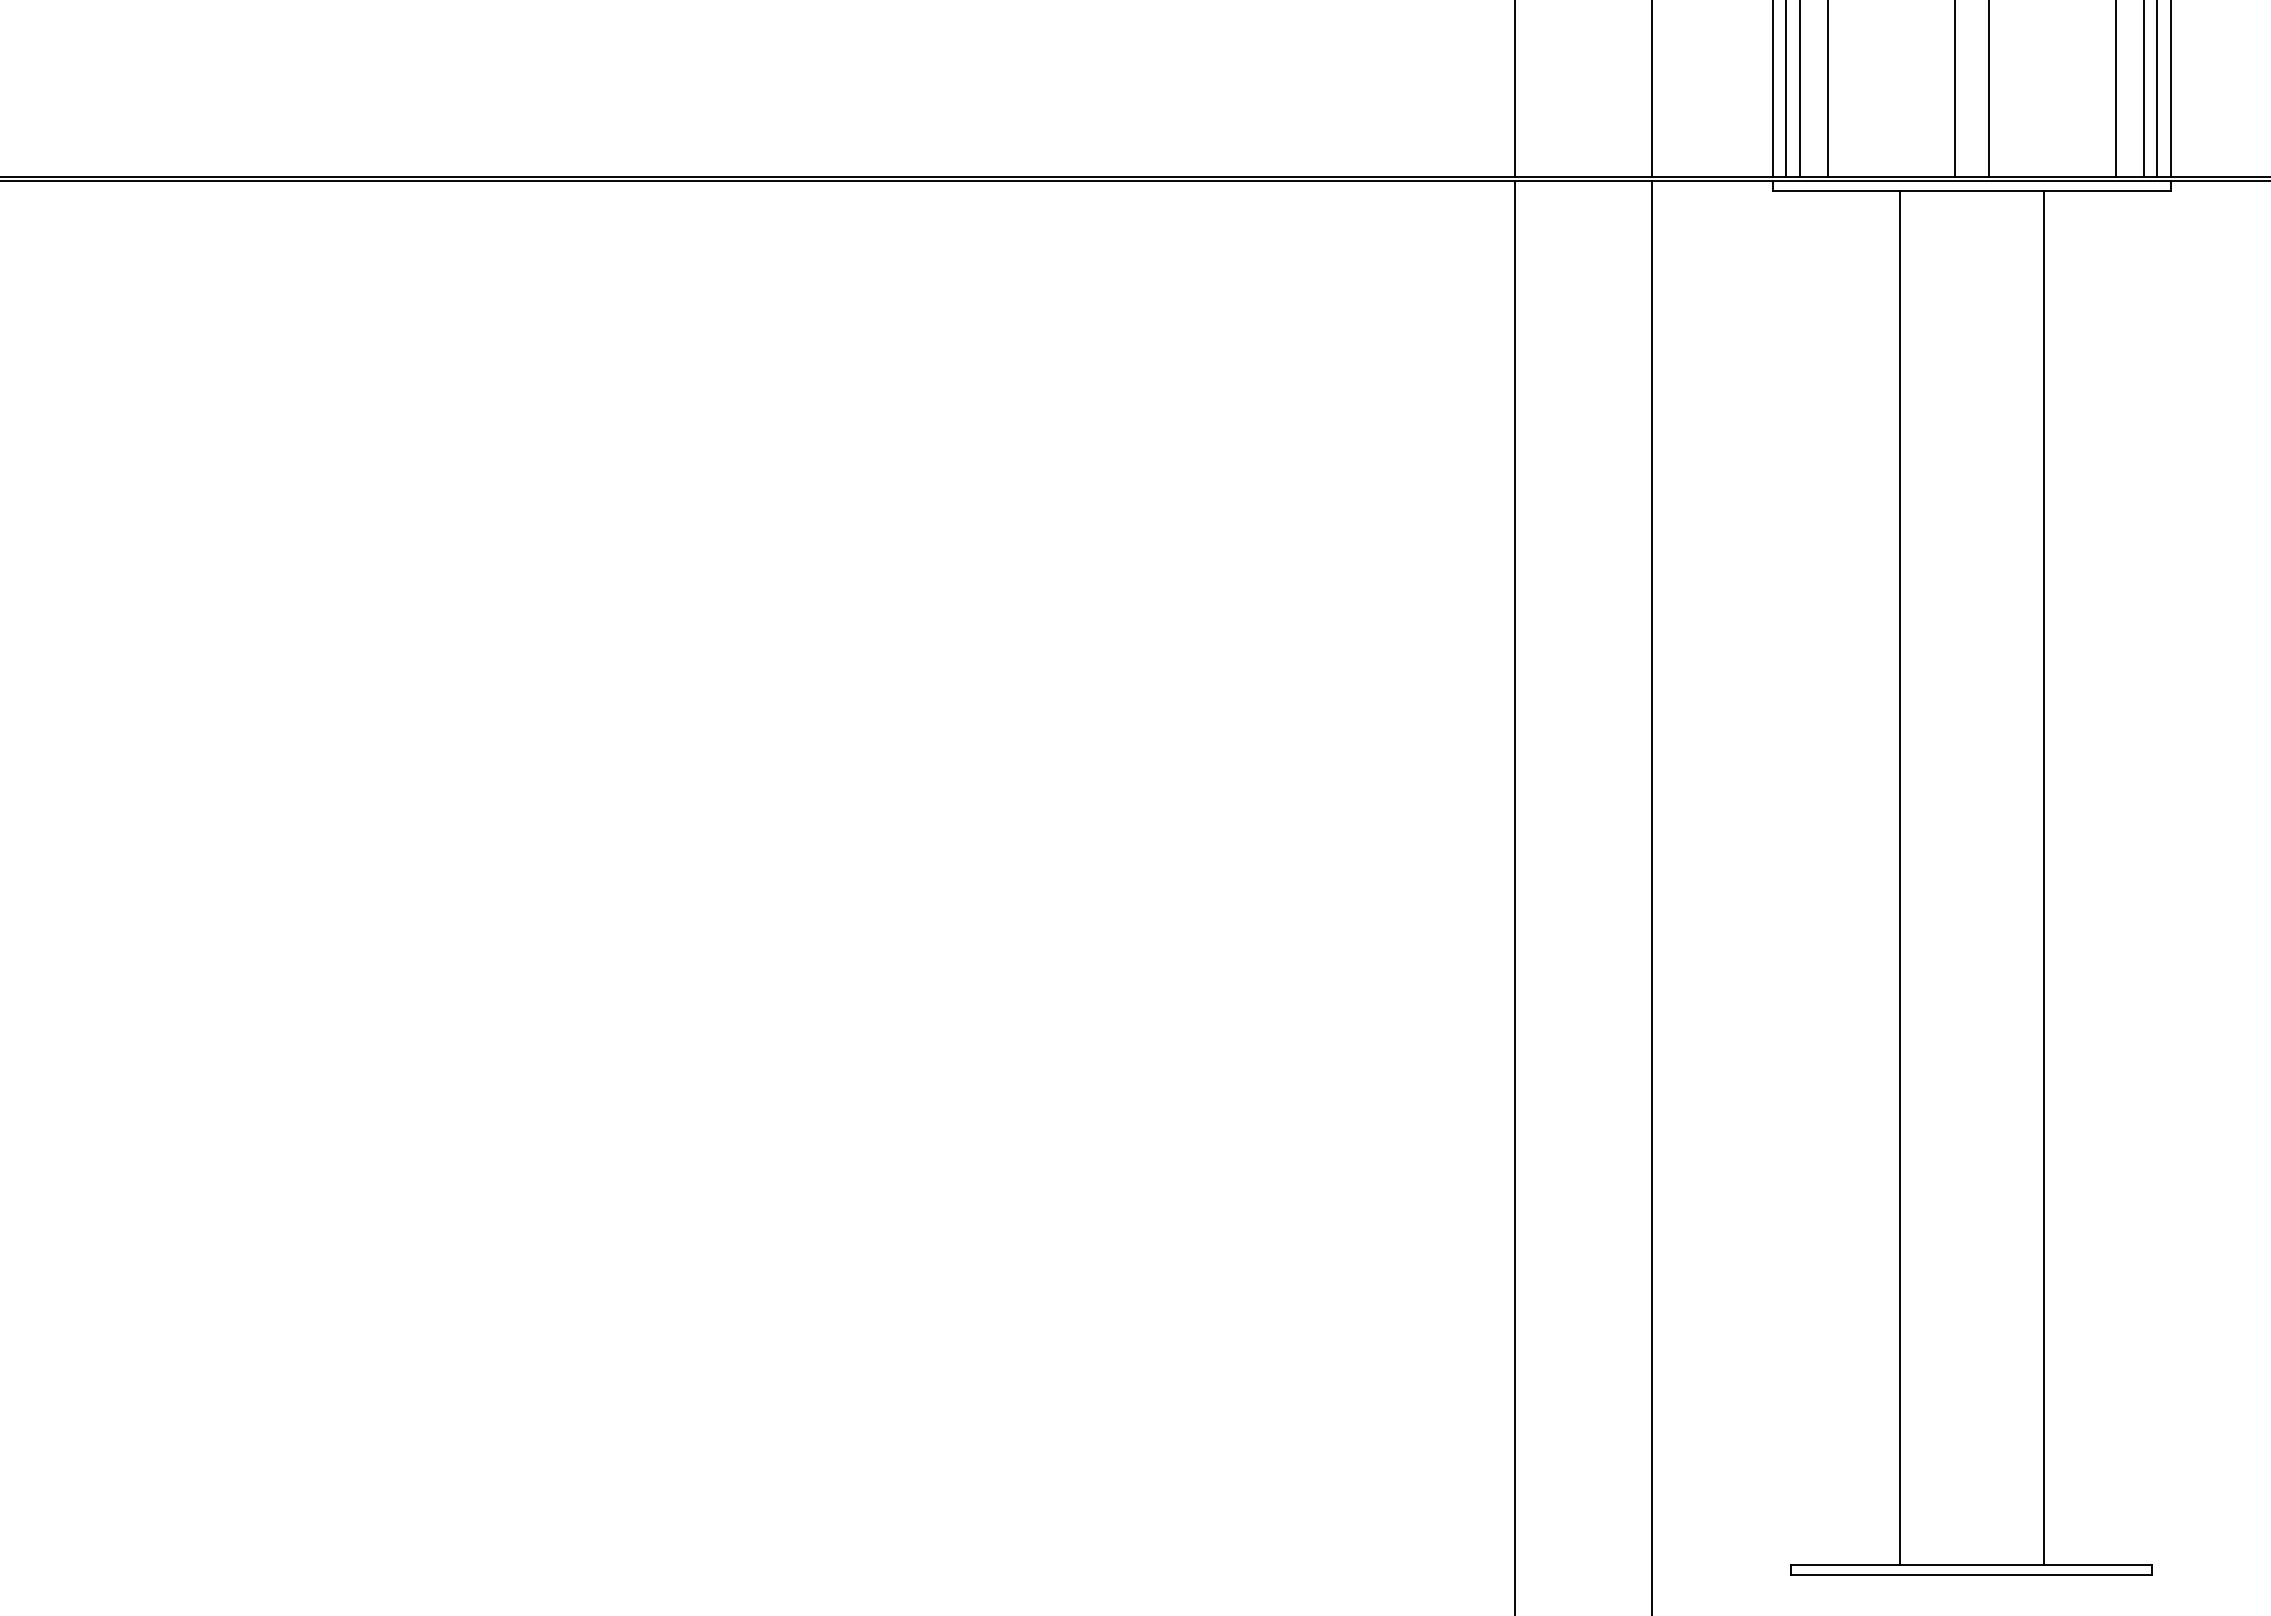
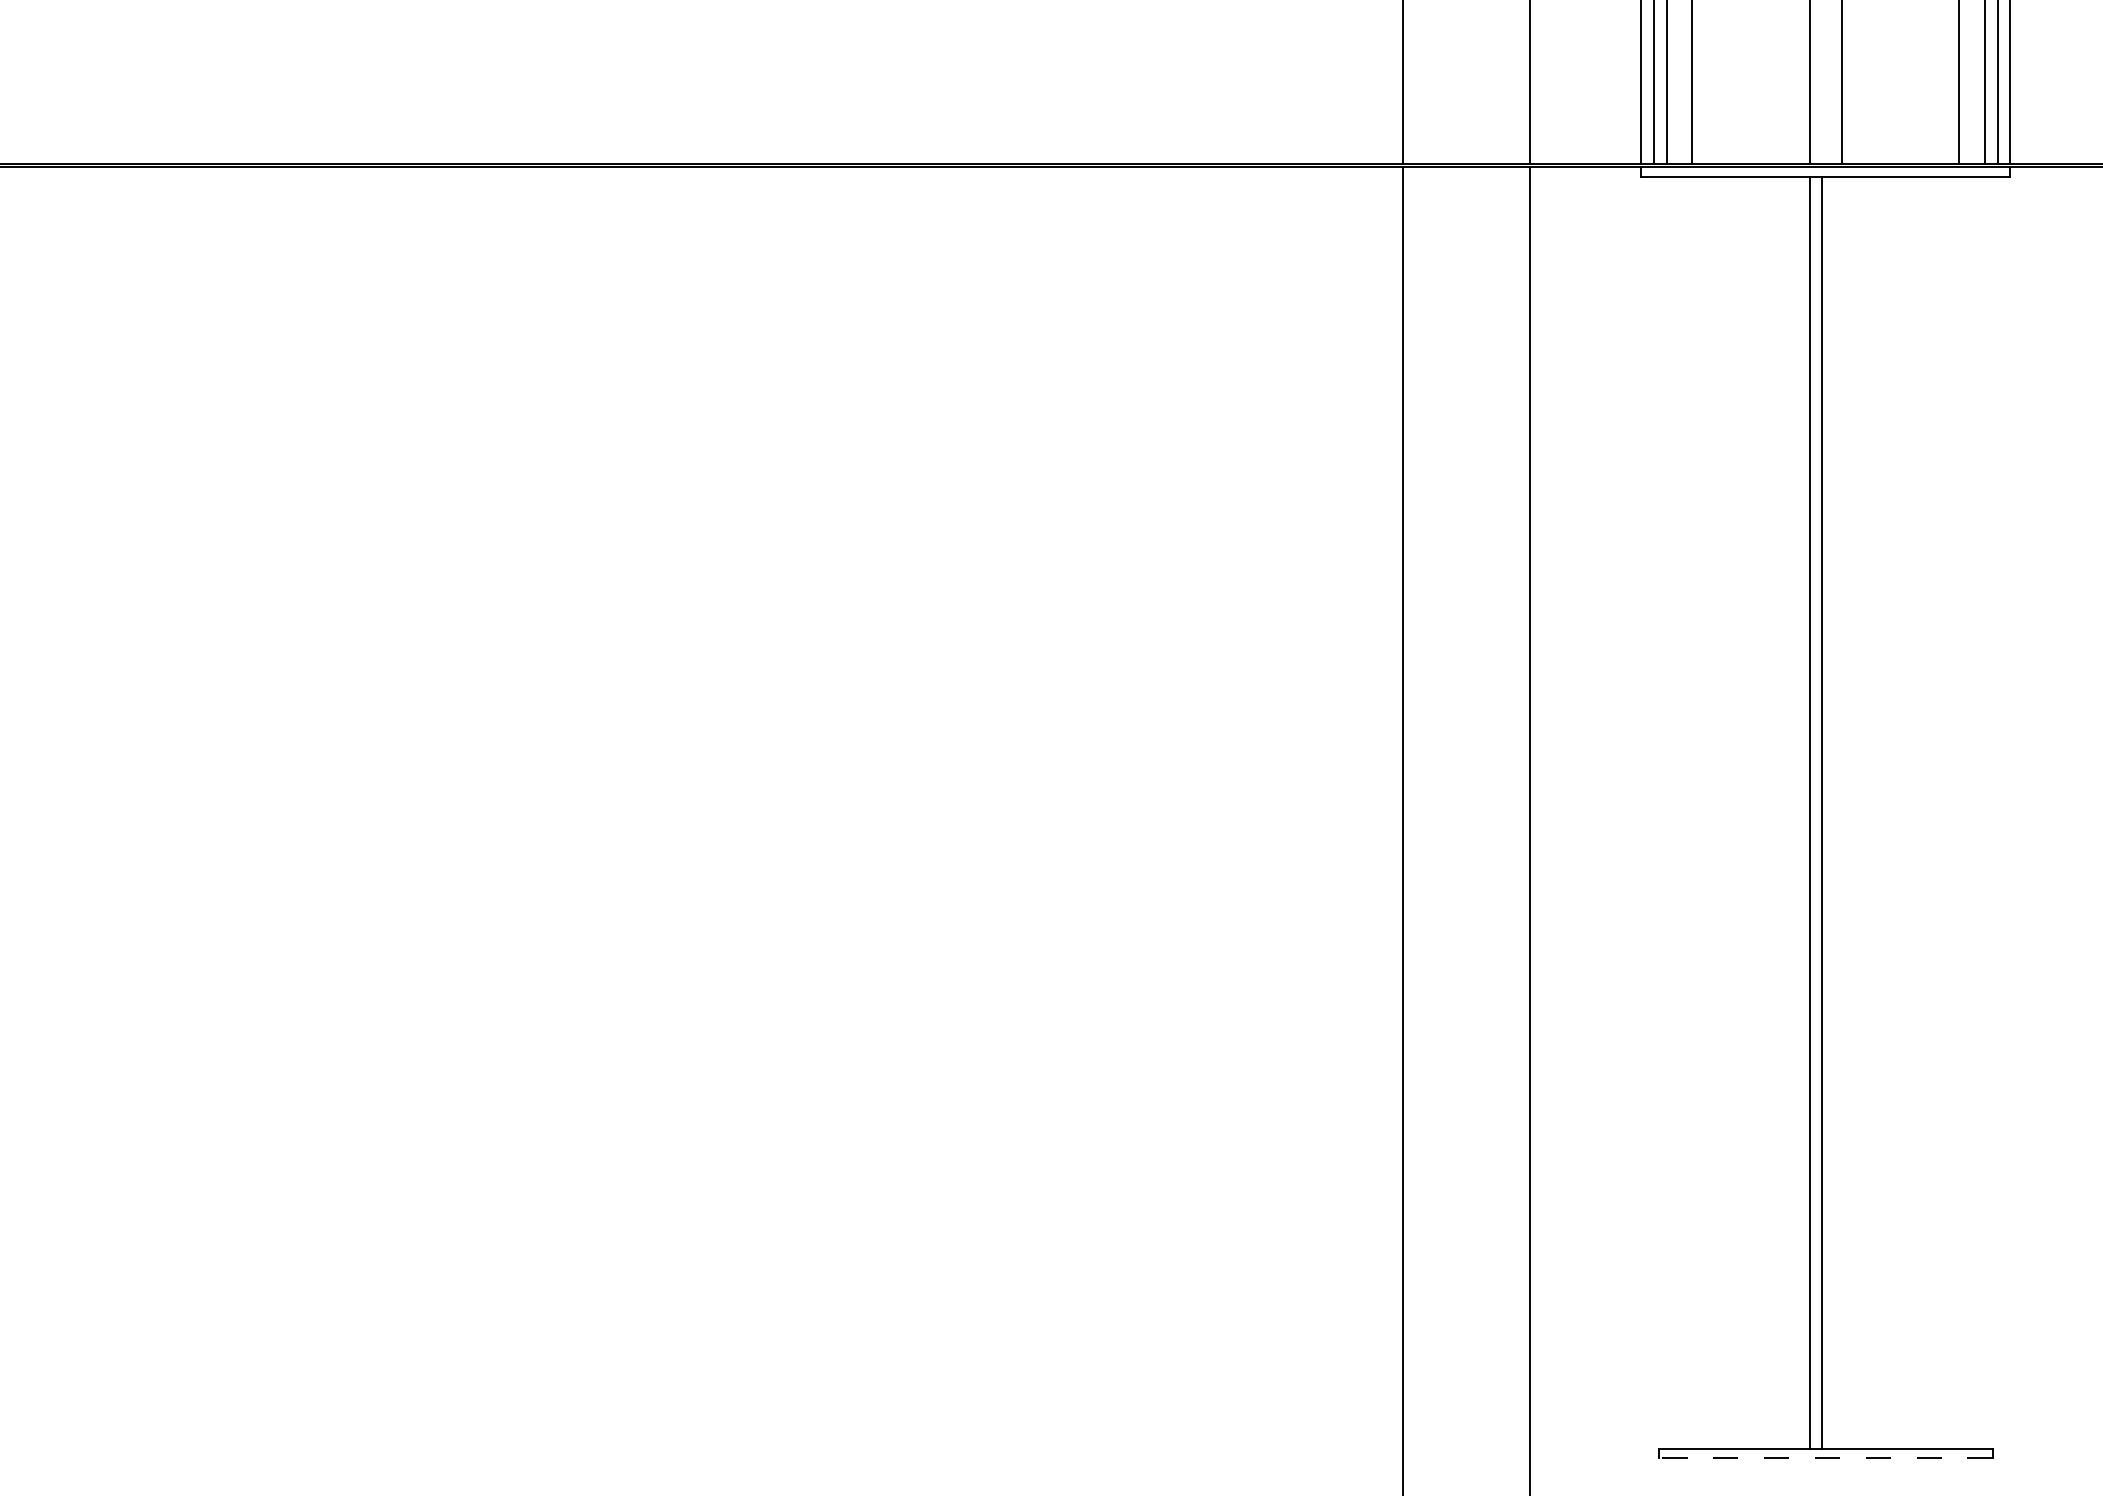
line: (1899, 877) -> (1809, 812), moved
line: (2043, 877) -> (1821, 812), moved
line: (1971, 1575) -> (1825, 1458), solid -> dashed

